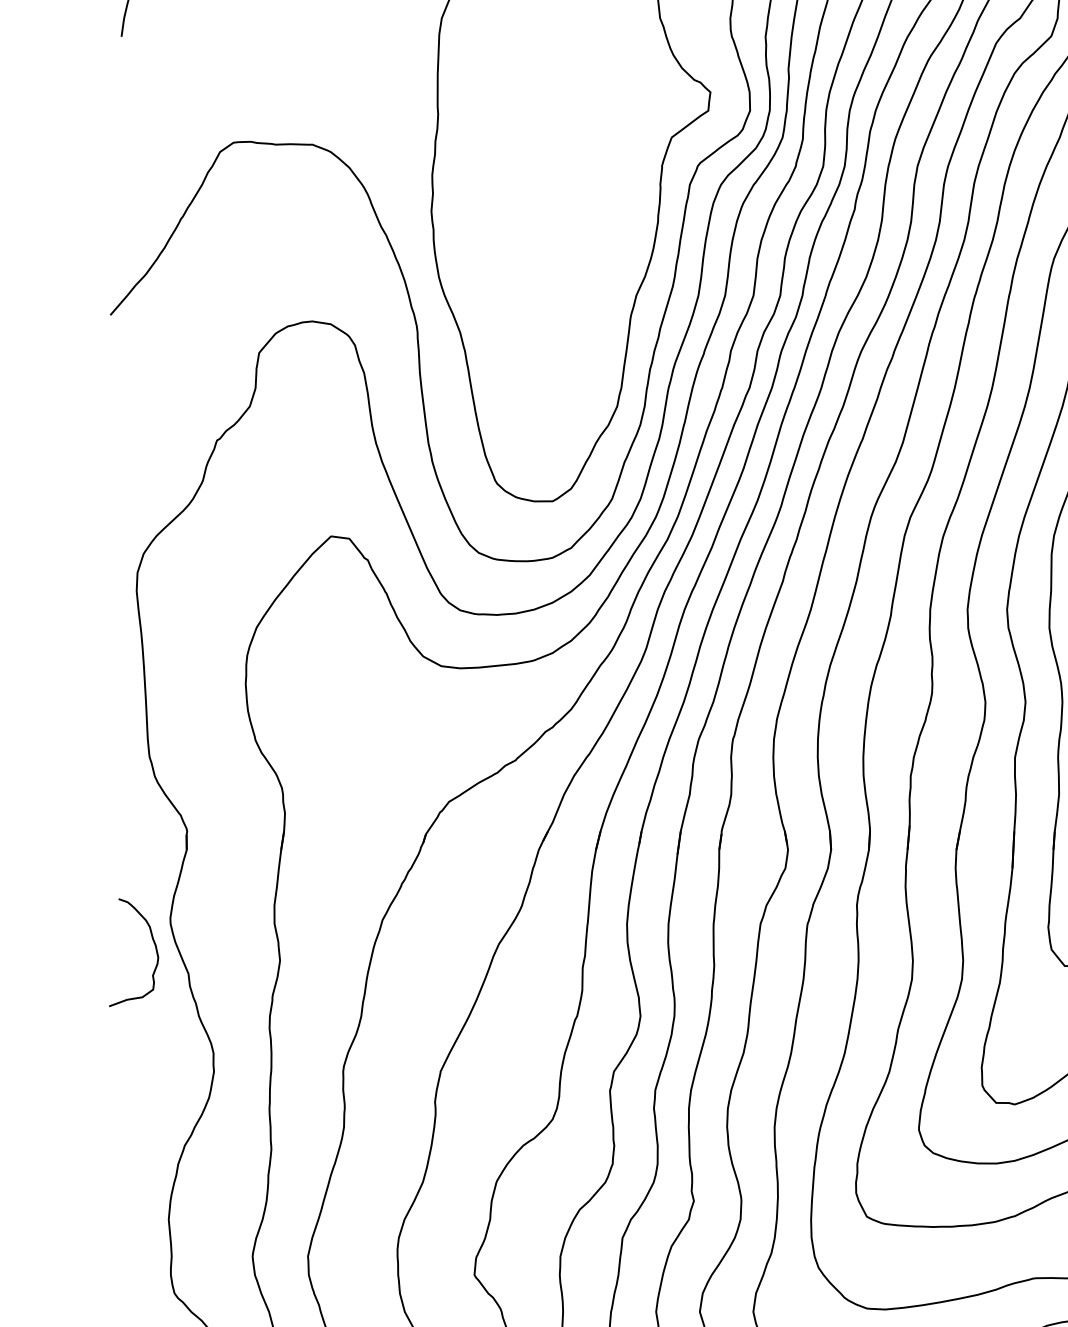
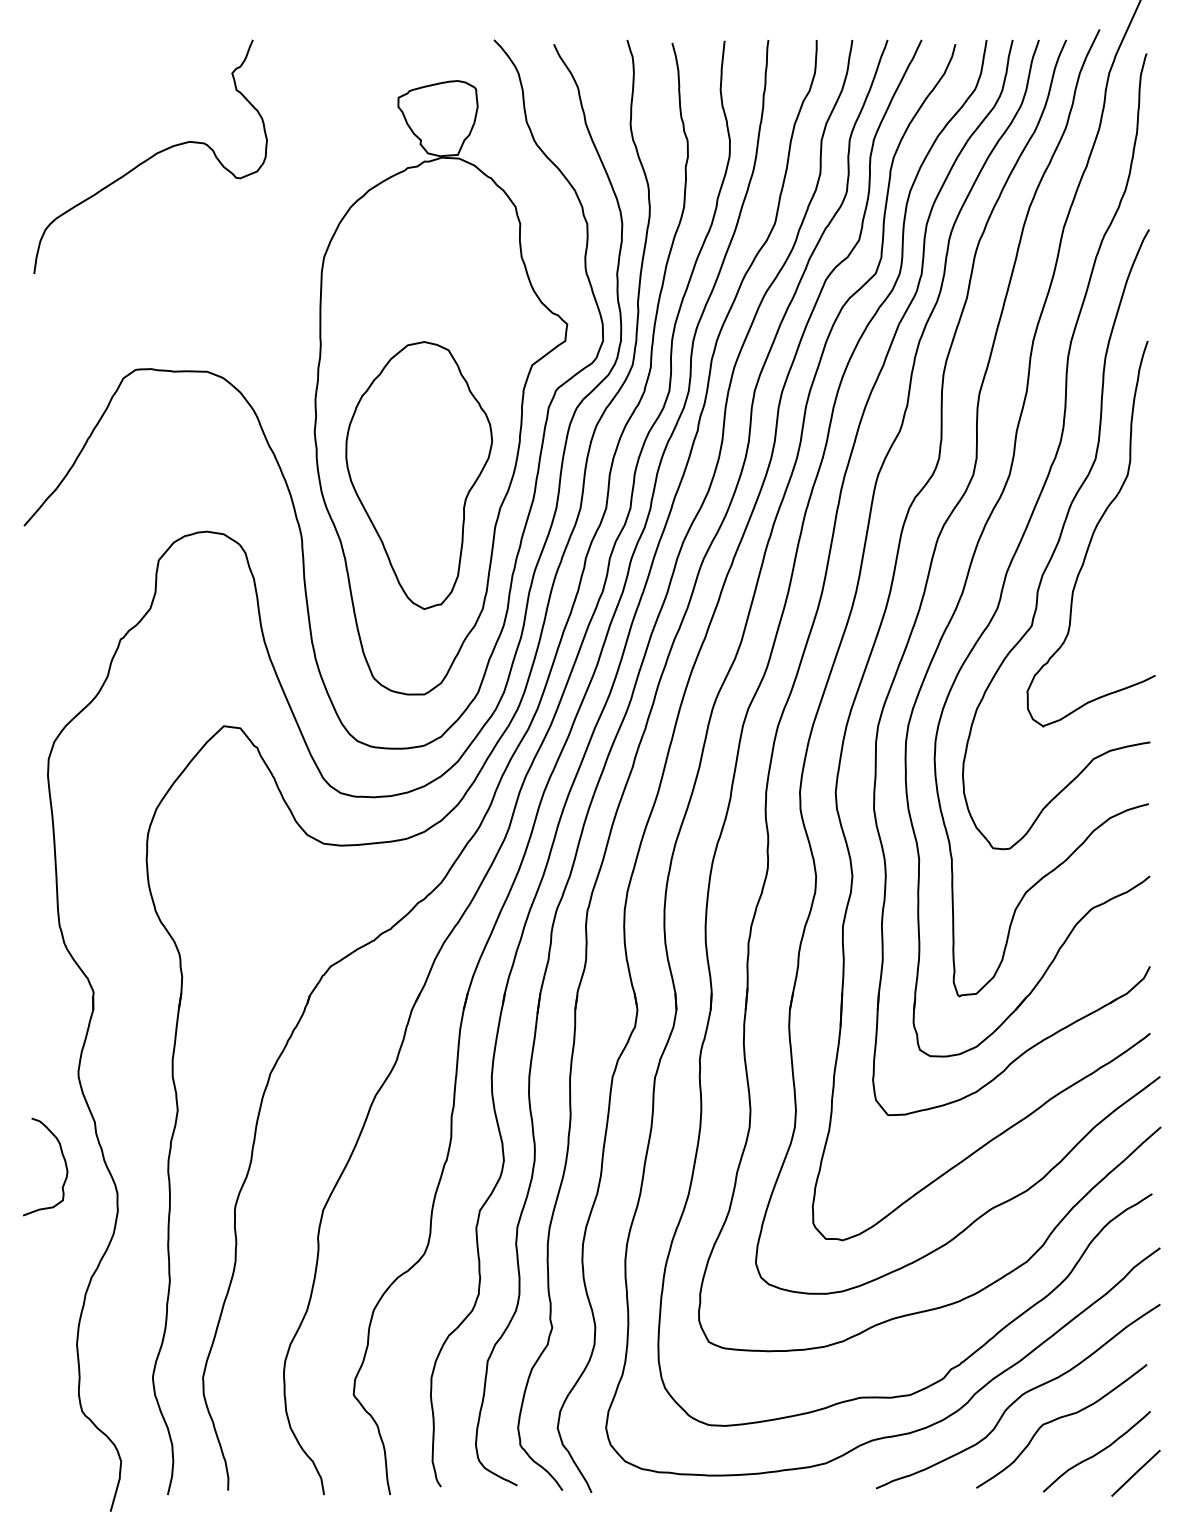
part: (547, 259) -> (419, 475), added
curve: (154, 948) -> (64, 1163), moved

